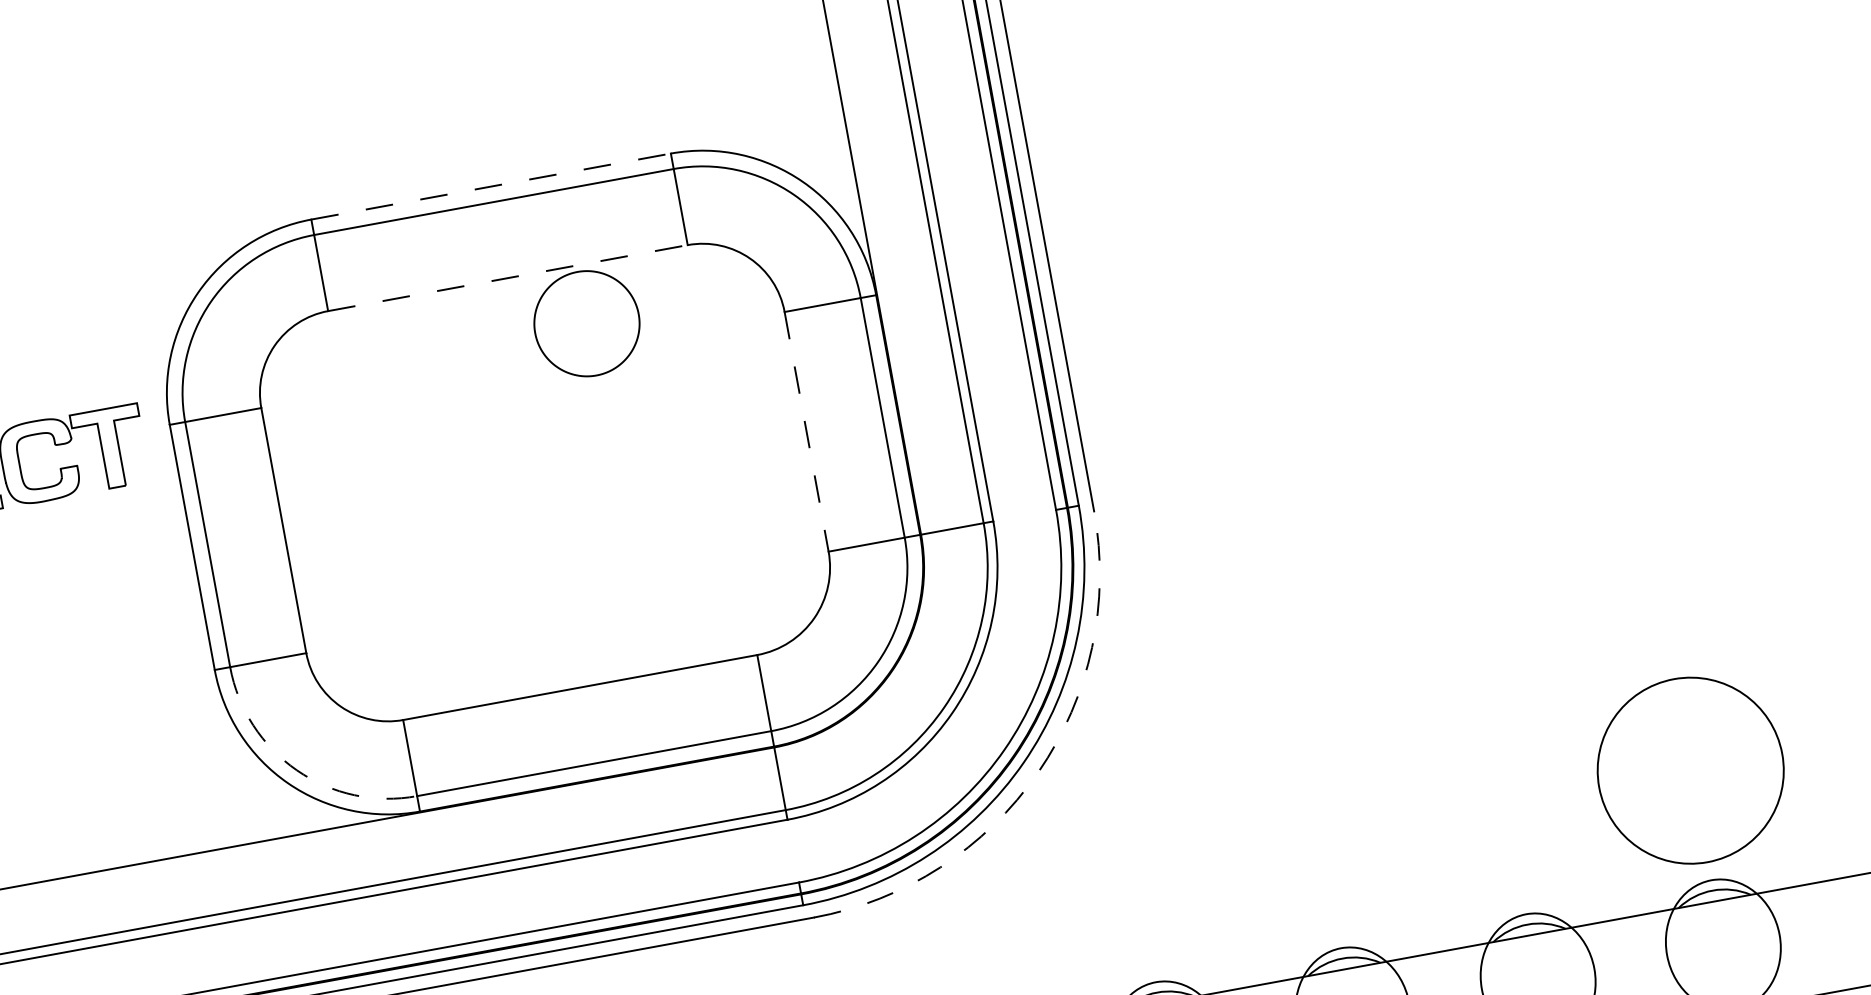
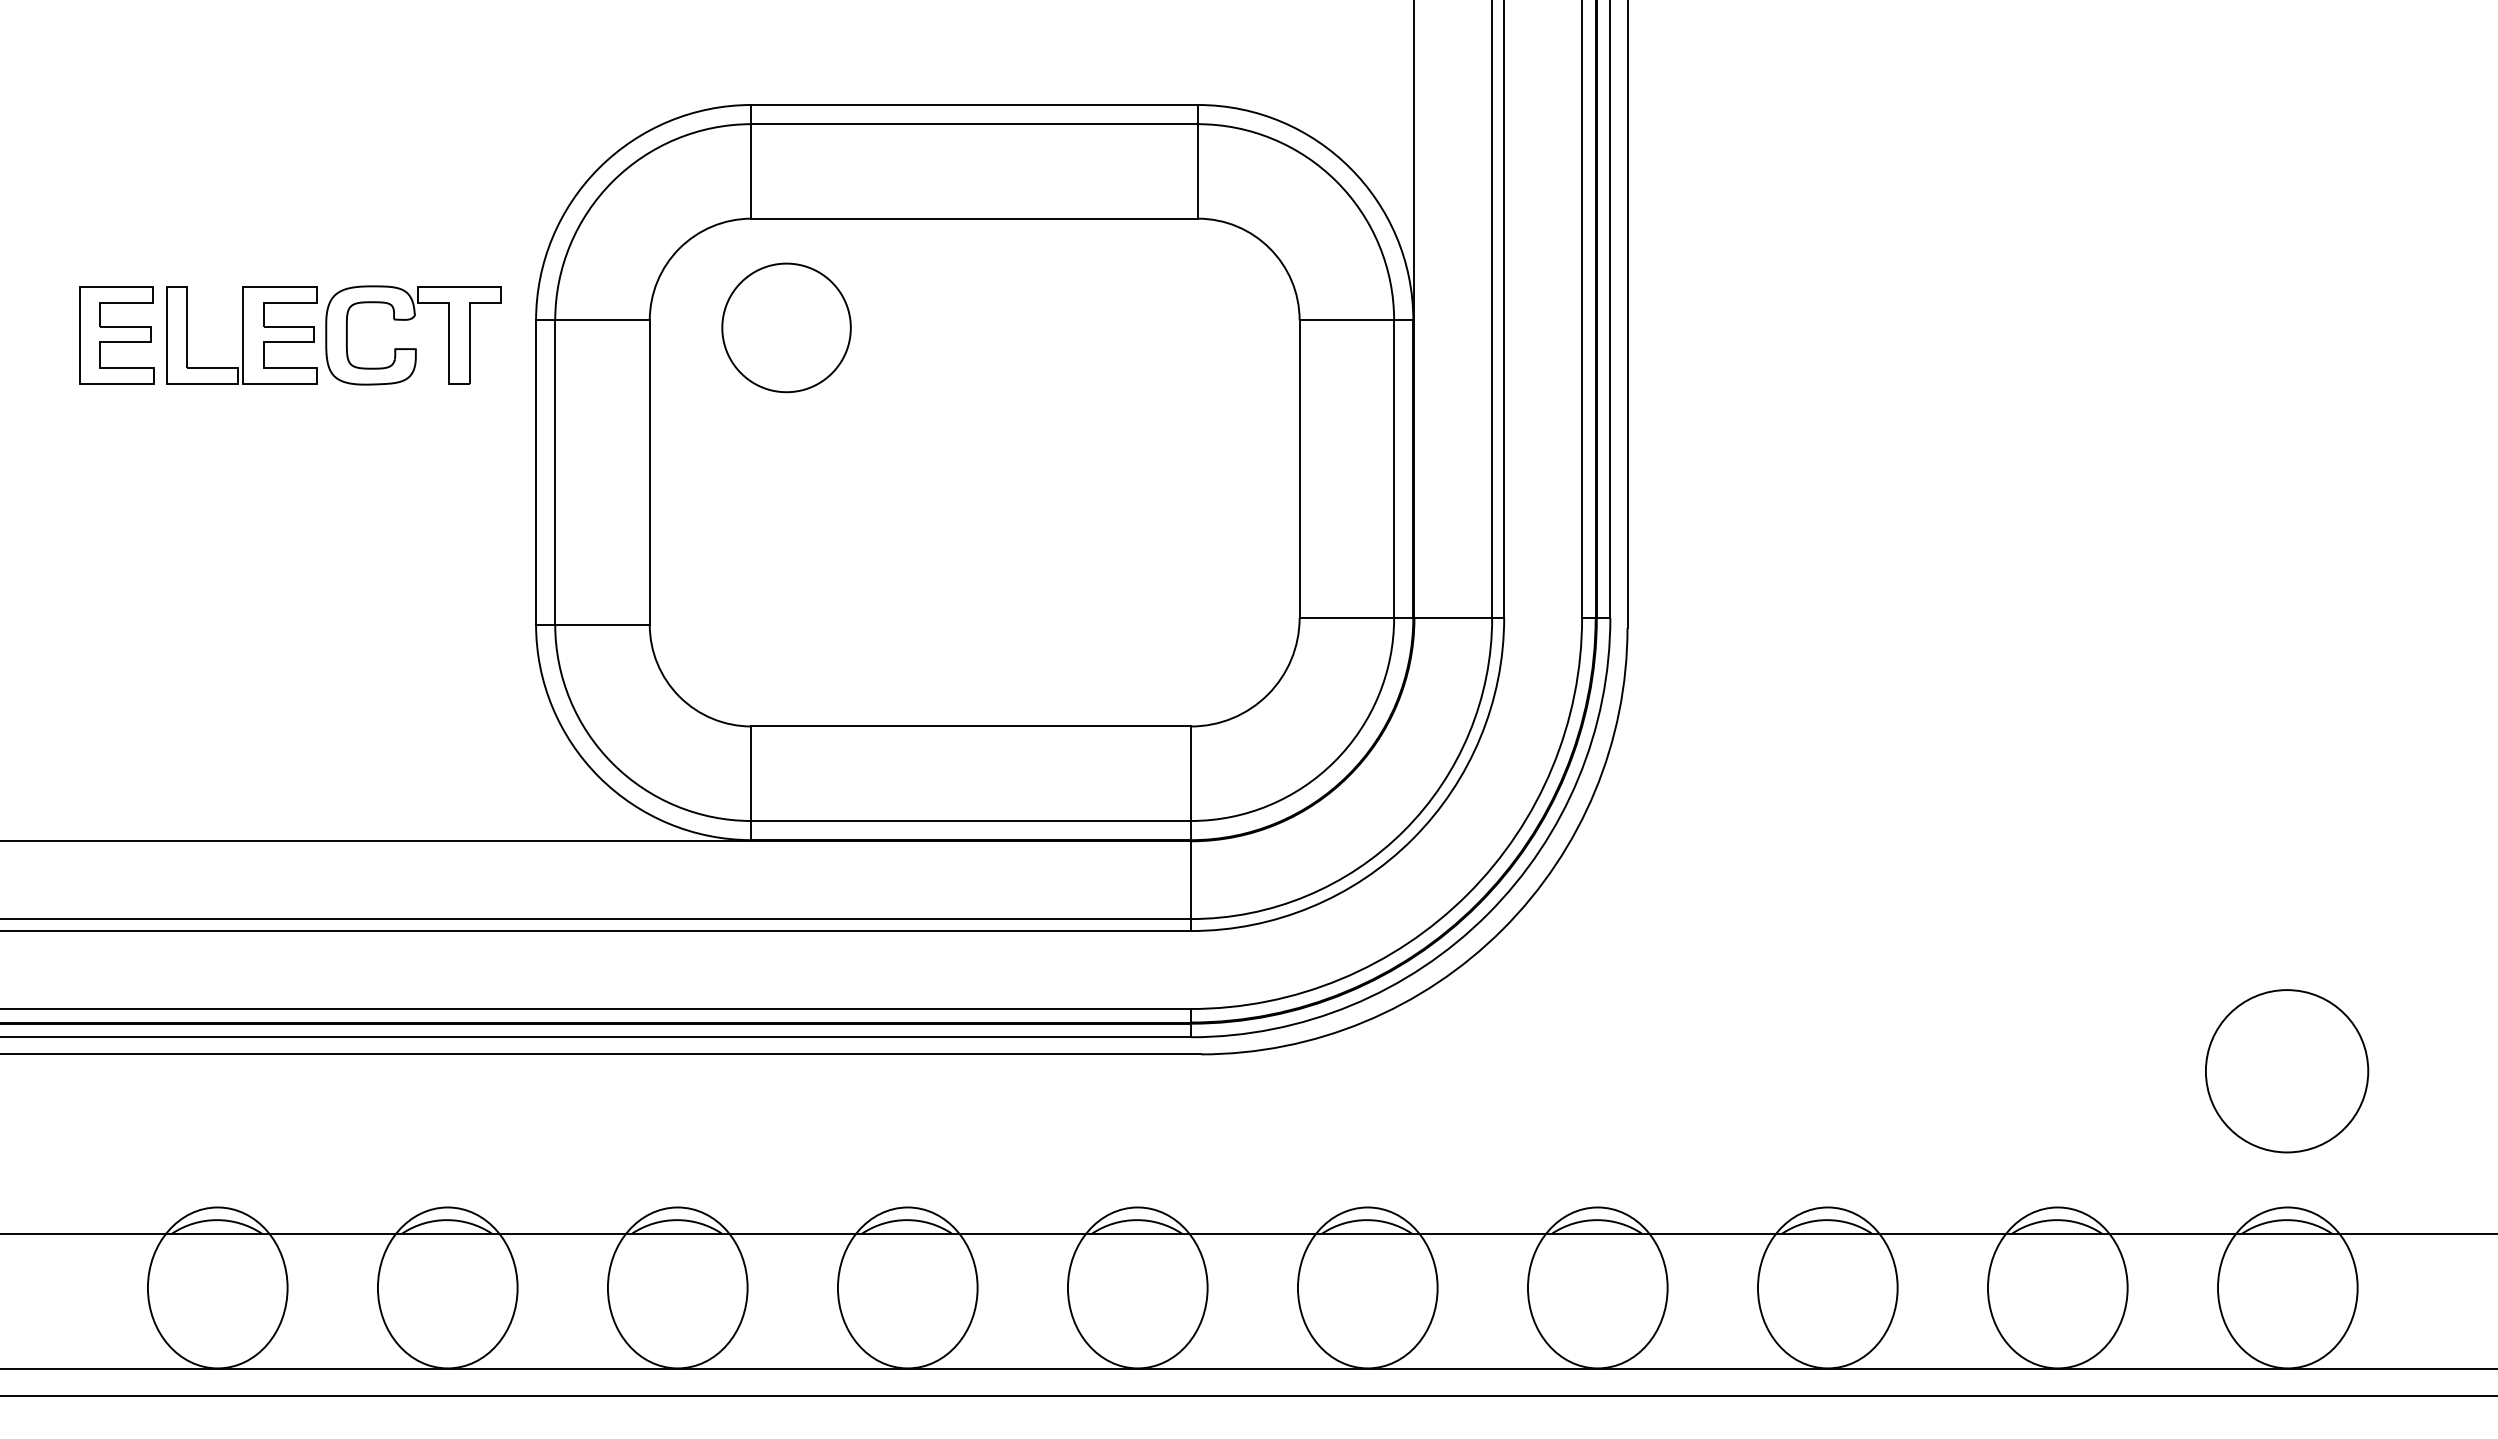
line: (491, 186) -> (975, 105), dashed -> solid
line: (508, 277) -> (975, 218), dashed -> solid
part: (586, 323) -> (786, 327), moved
line: (806, 432) -> (1299, 469), dashed -> solid
arc: (296, 770) -> (612, 763), dashed -> solid
circle: (1690, 770) -> (2286, 1071), size x0.71
arc: (1038, 772) -> (1502, 929), dashed -> solid

